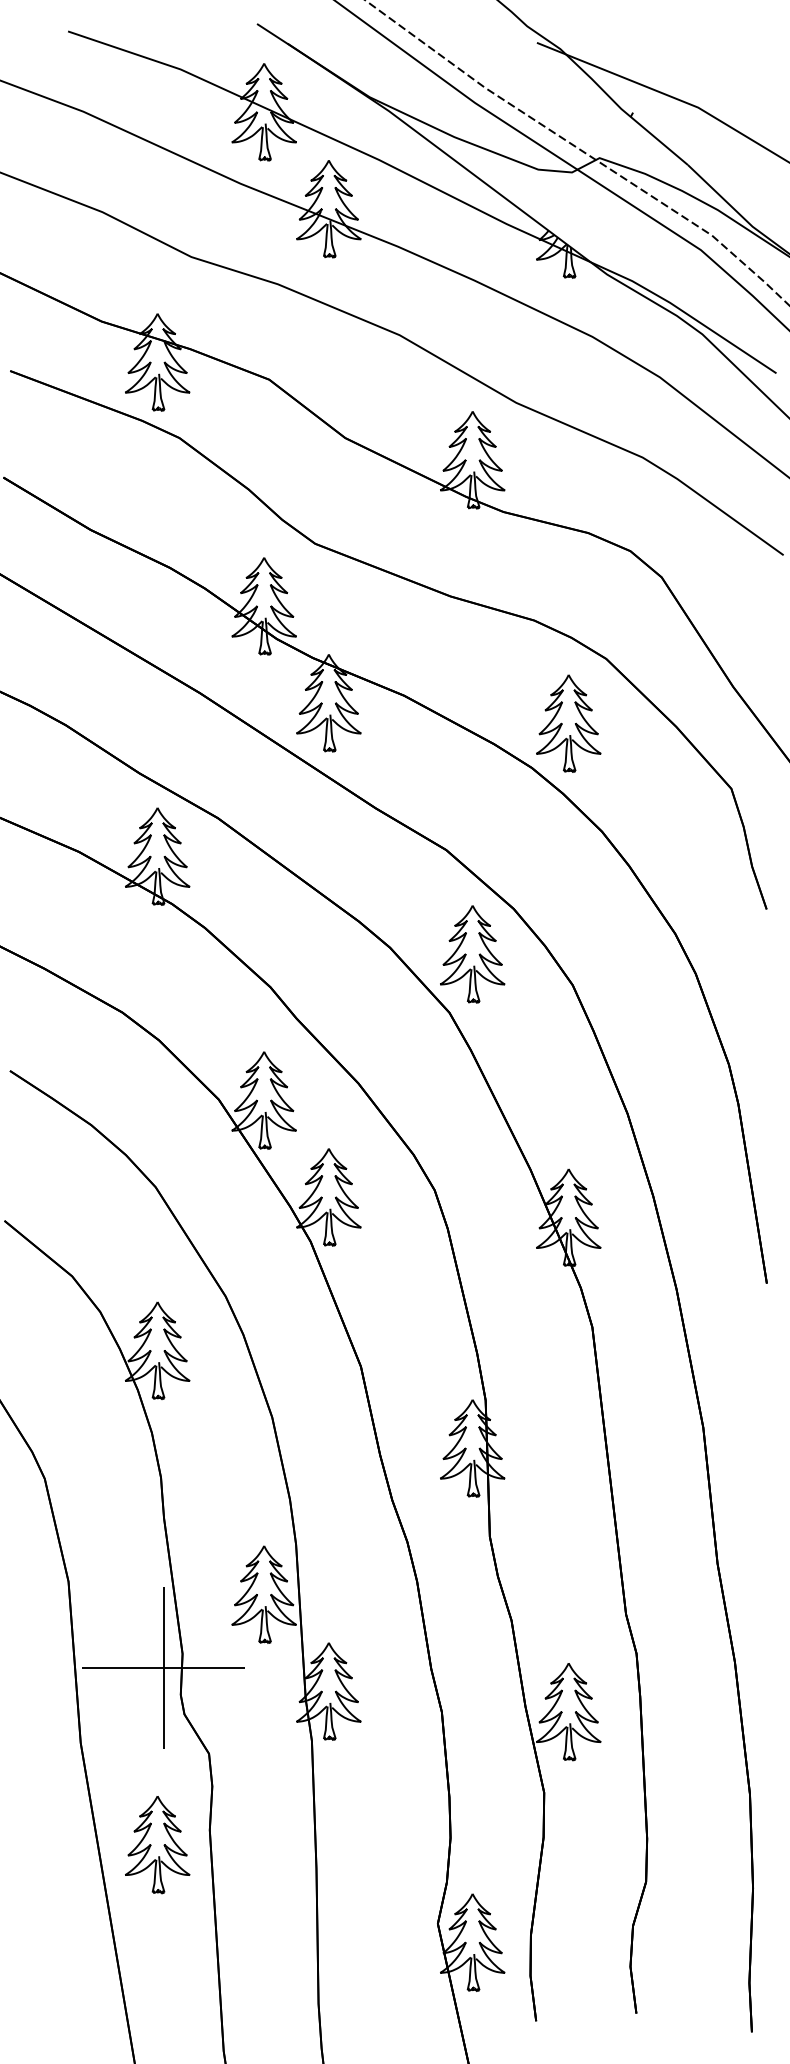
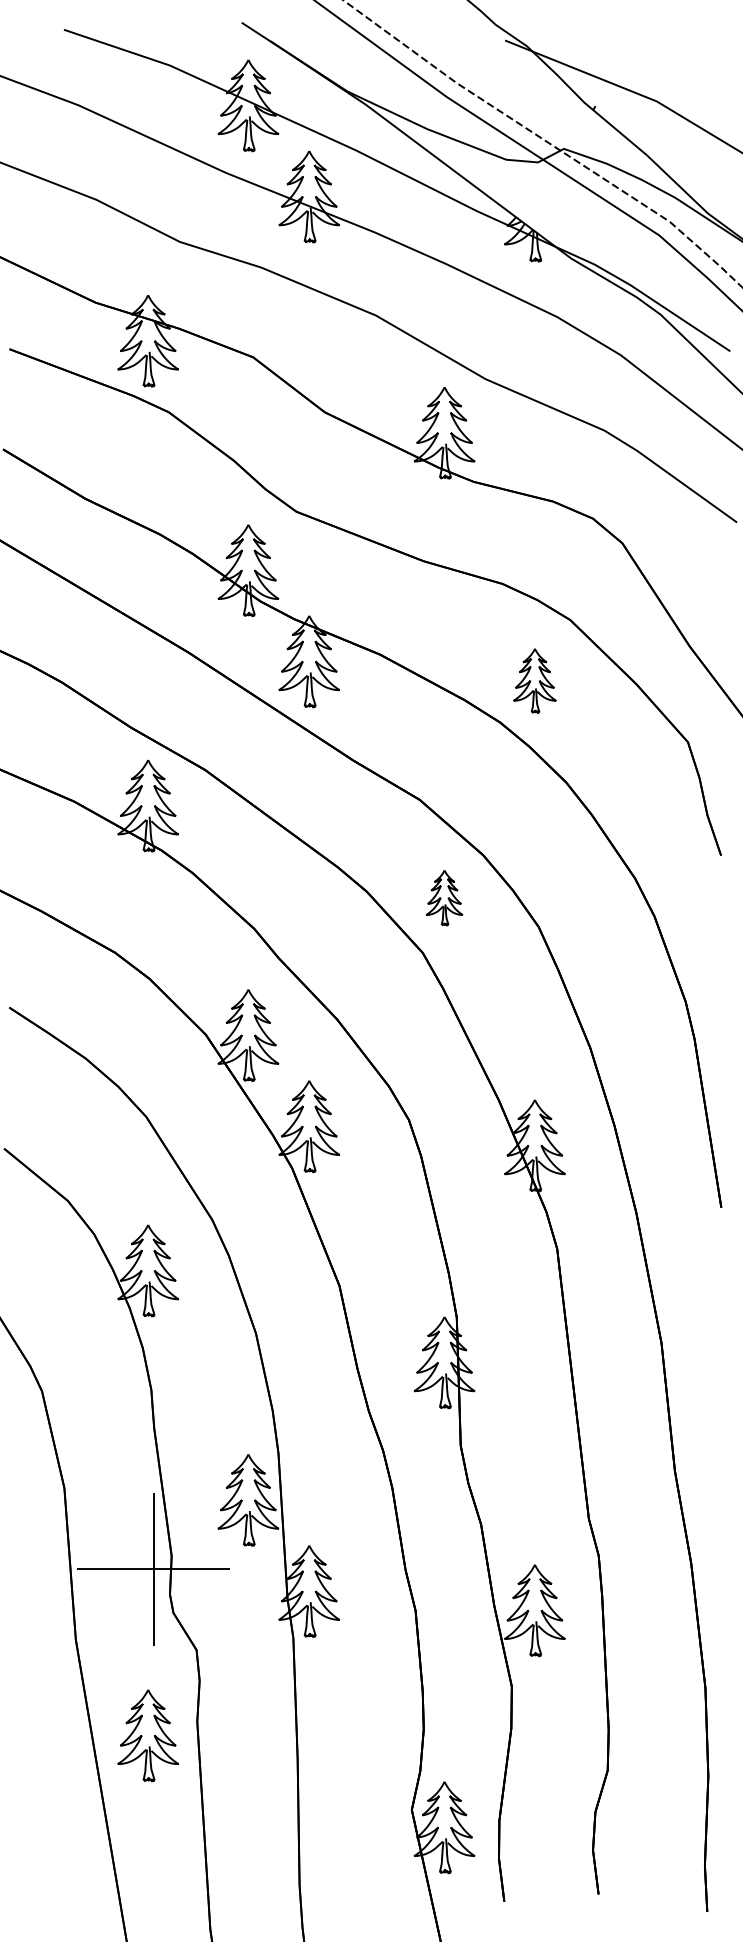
part: (568, 723) -> (534, 680), size x0.7
part: (472, 953) -> (444, 897), size x0.6

